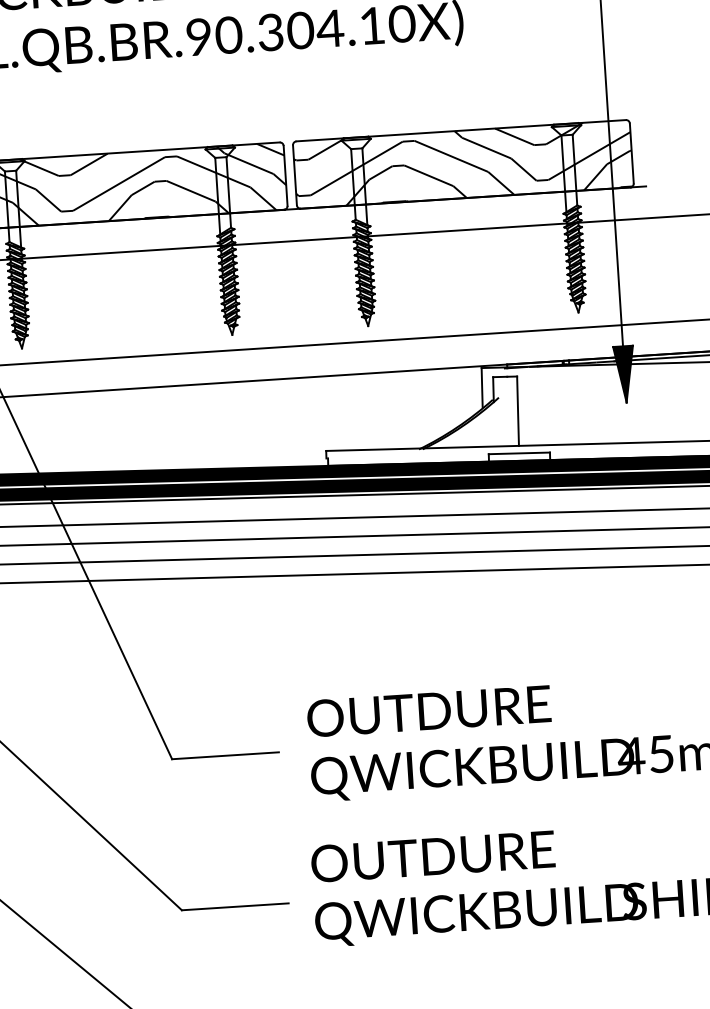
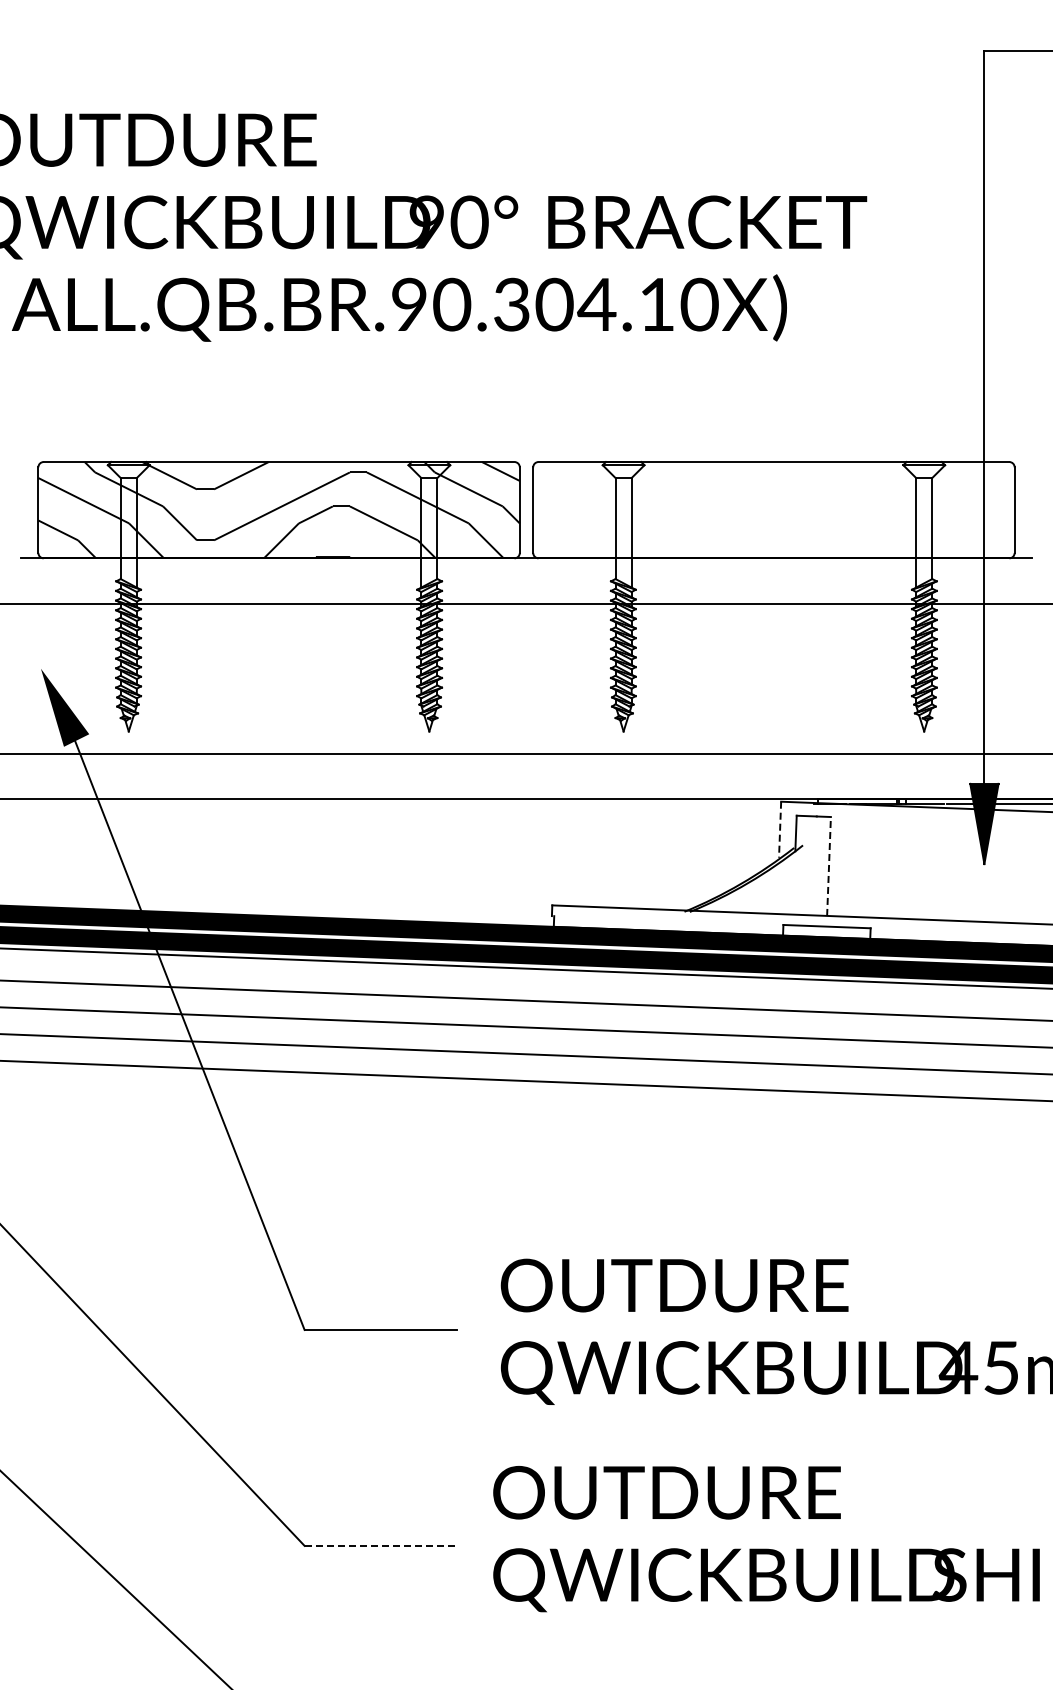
hatch: (463, 164) -> (773, 510), removed
line: (482, 387) -> (780, 829), solid -> dashed
line: (518, 410) -> (829, 865), solid -> dashed
line: (235, 906) -> (381, 1545), solid -> dashed

